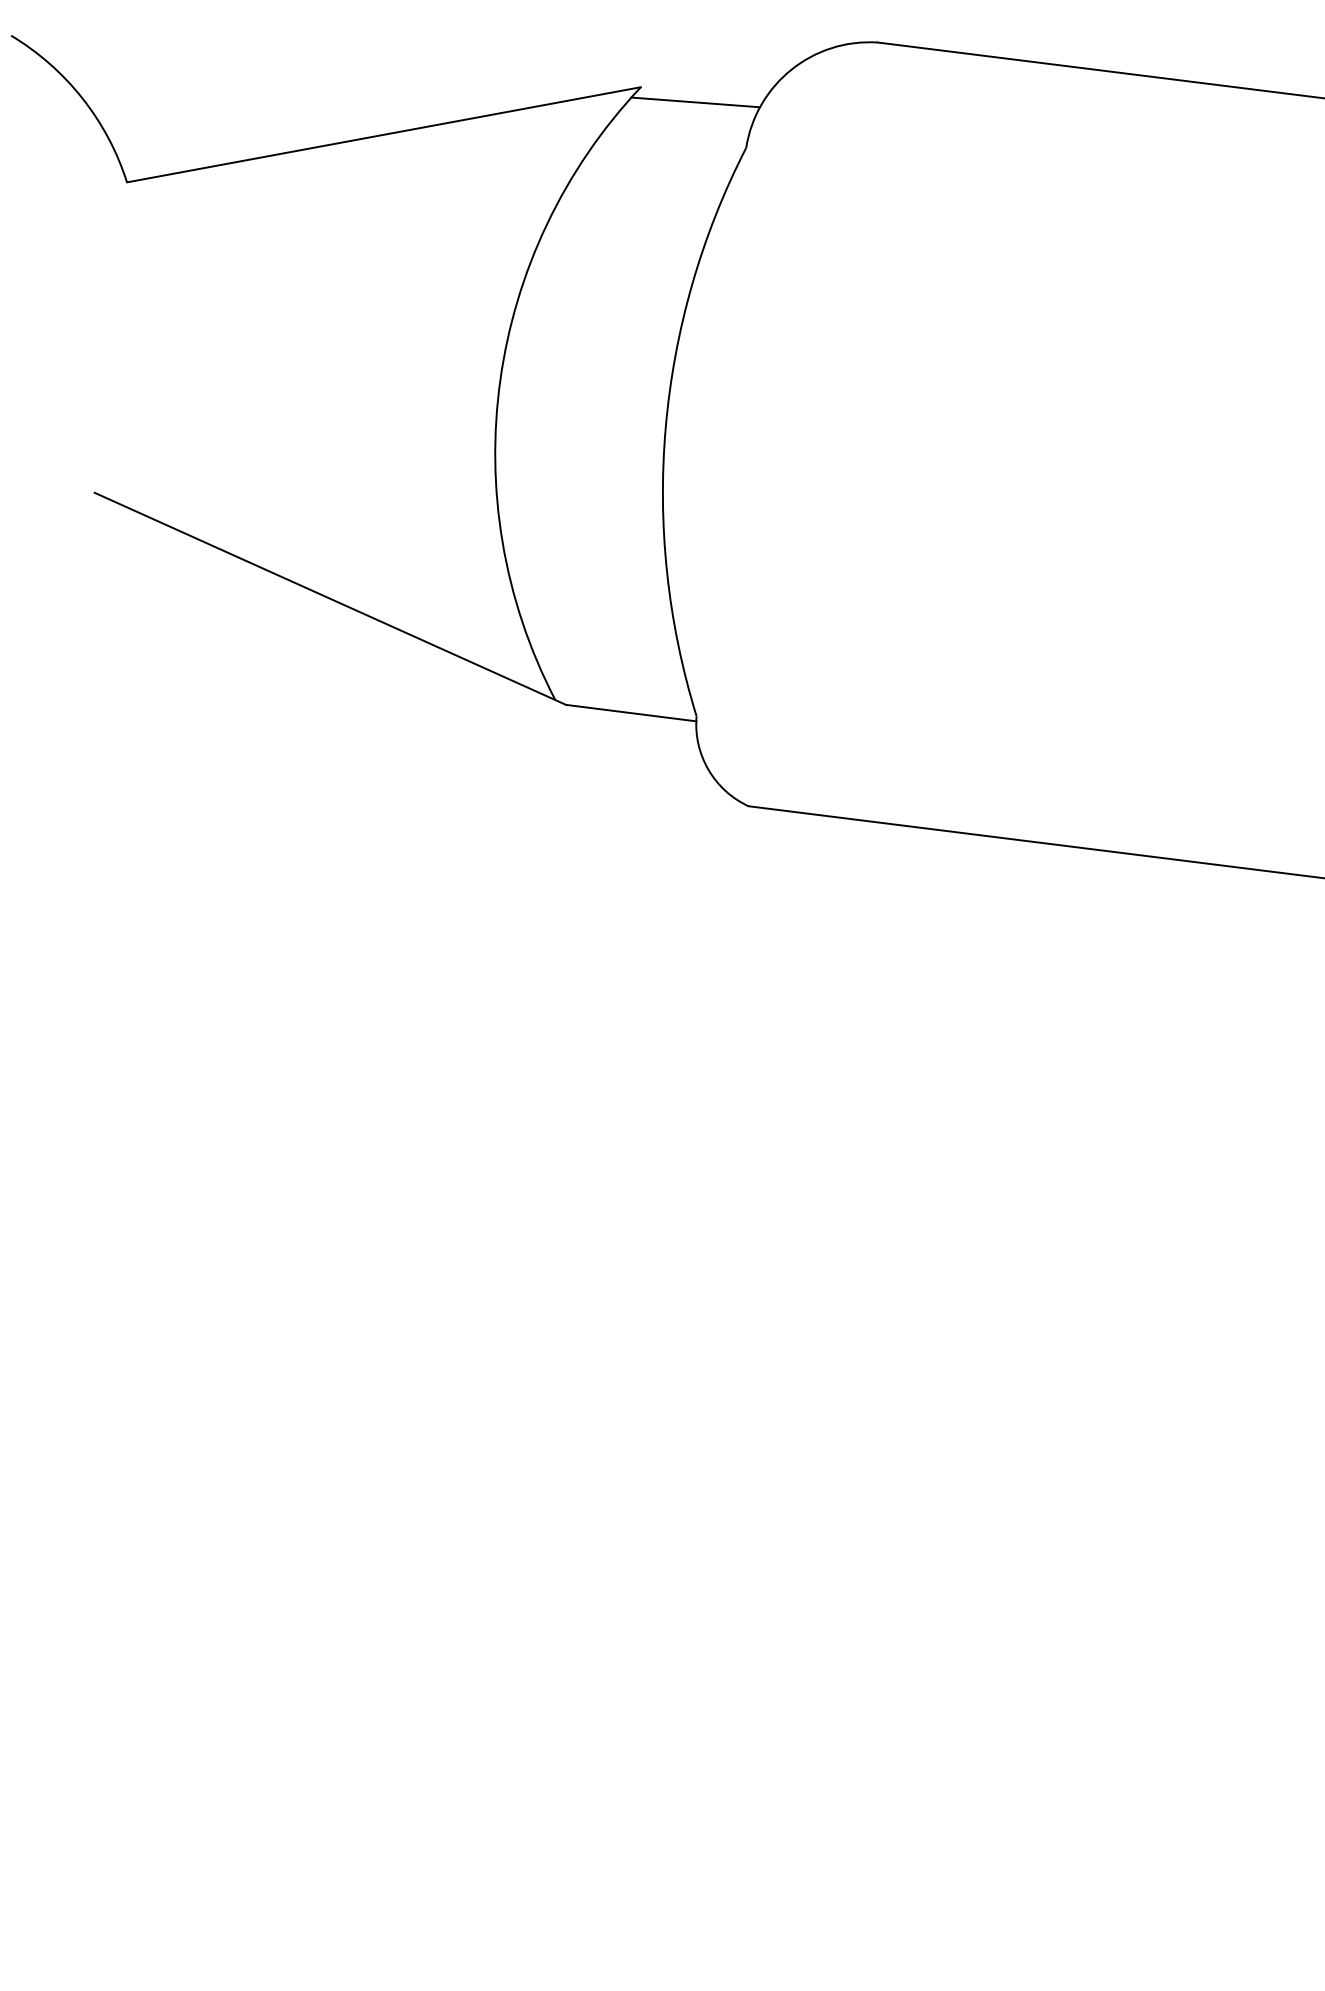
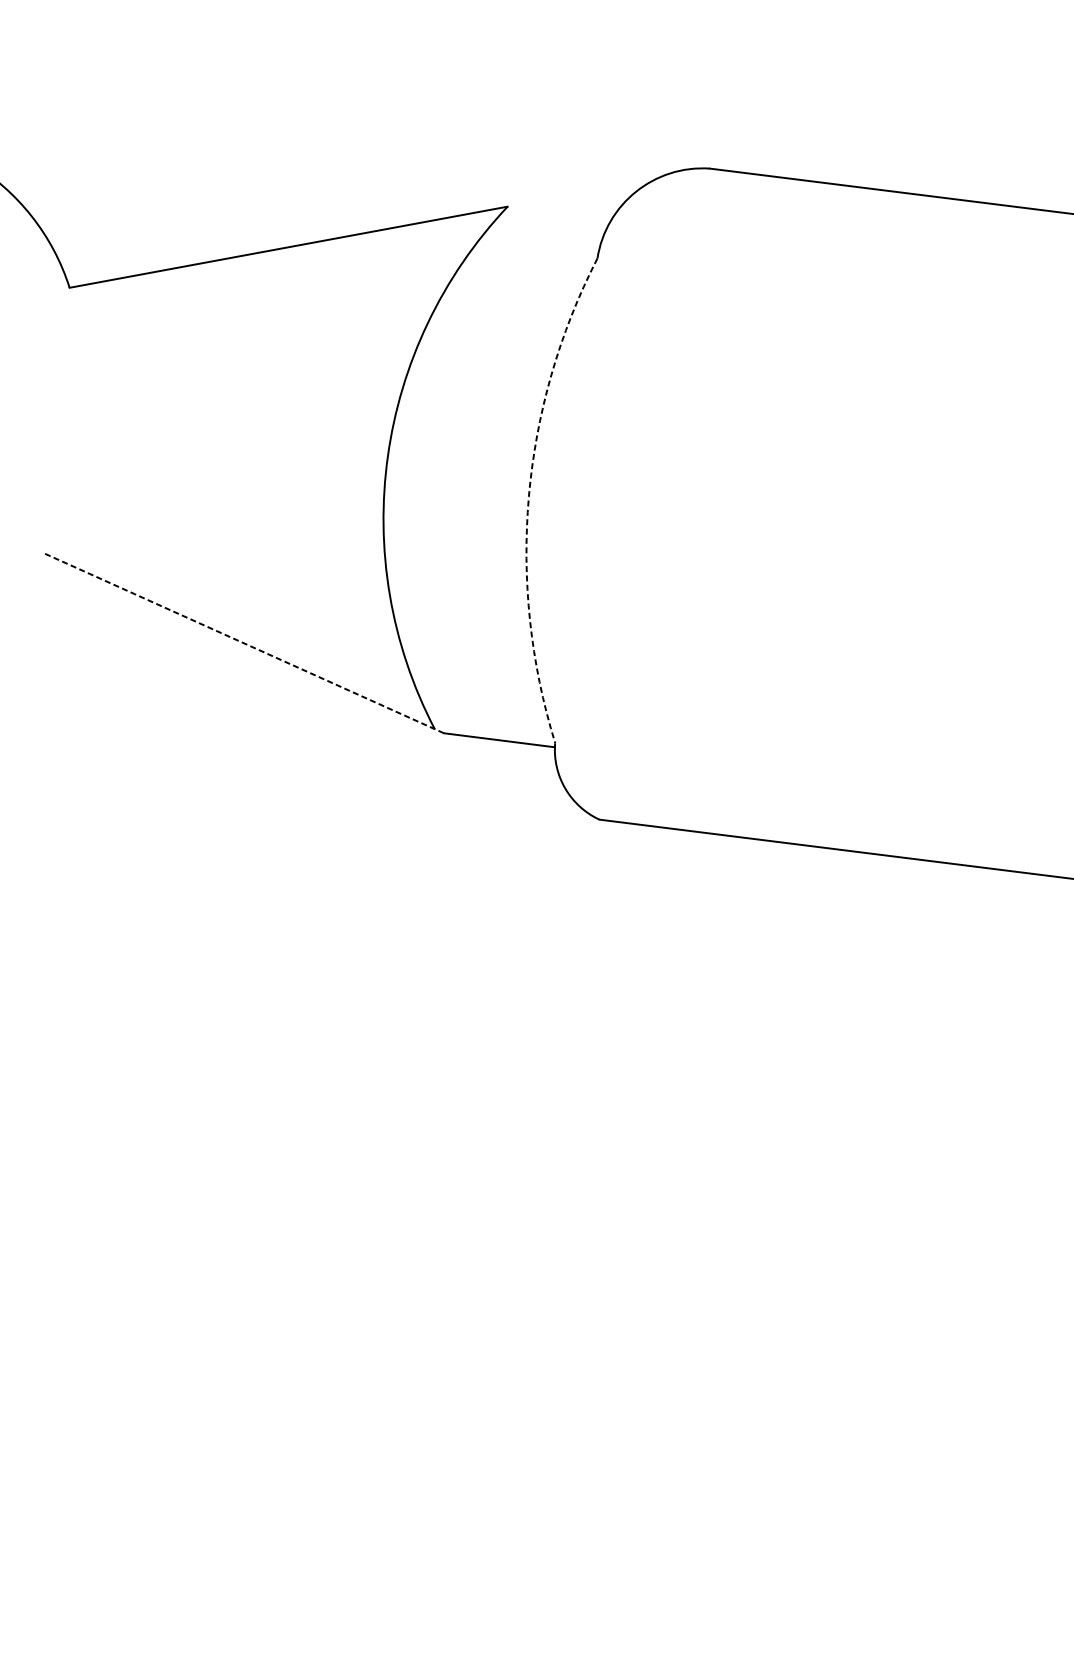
line: (695, 102) -> (554, 219), removed
arc: (665, 427) -> (528, 496), solid -> dashed
line: (329, 598) -> (242, 642), solid -> dashed

